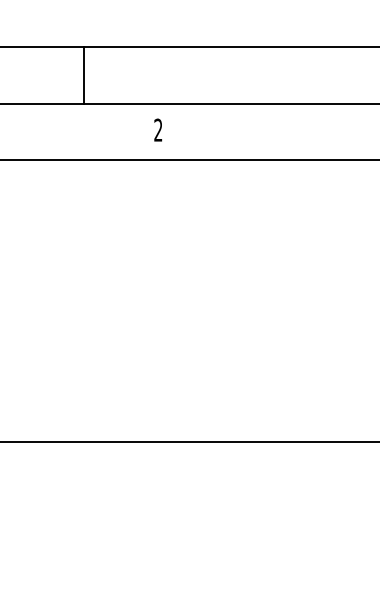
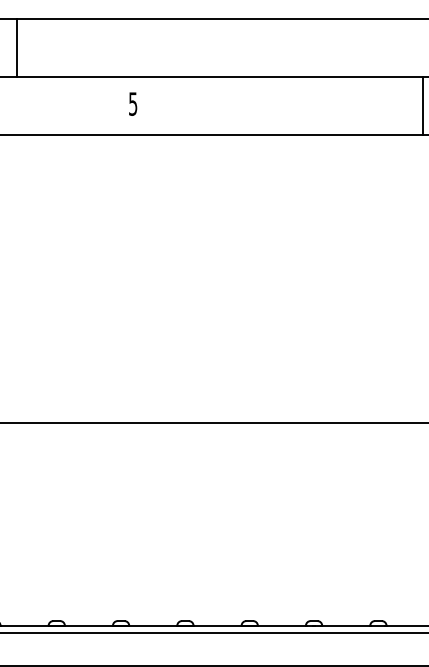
line: (83, 75) -> (16, 47), moved
text: (158, 129) -> (133, 103), 2 -> 5

